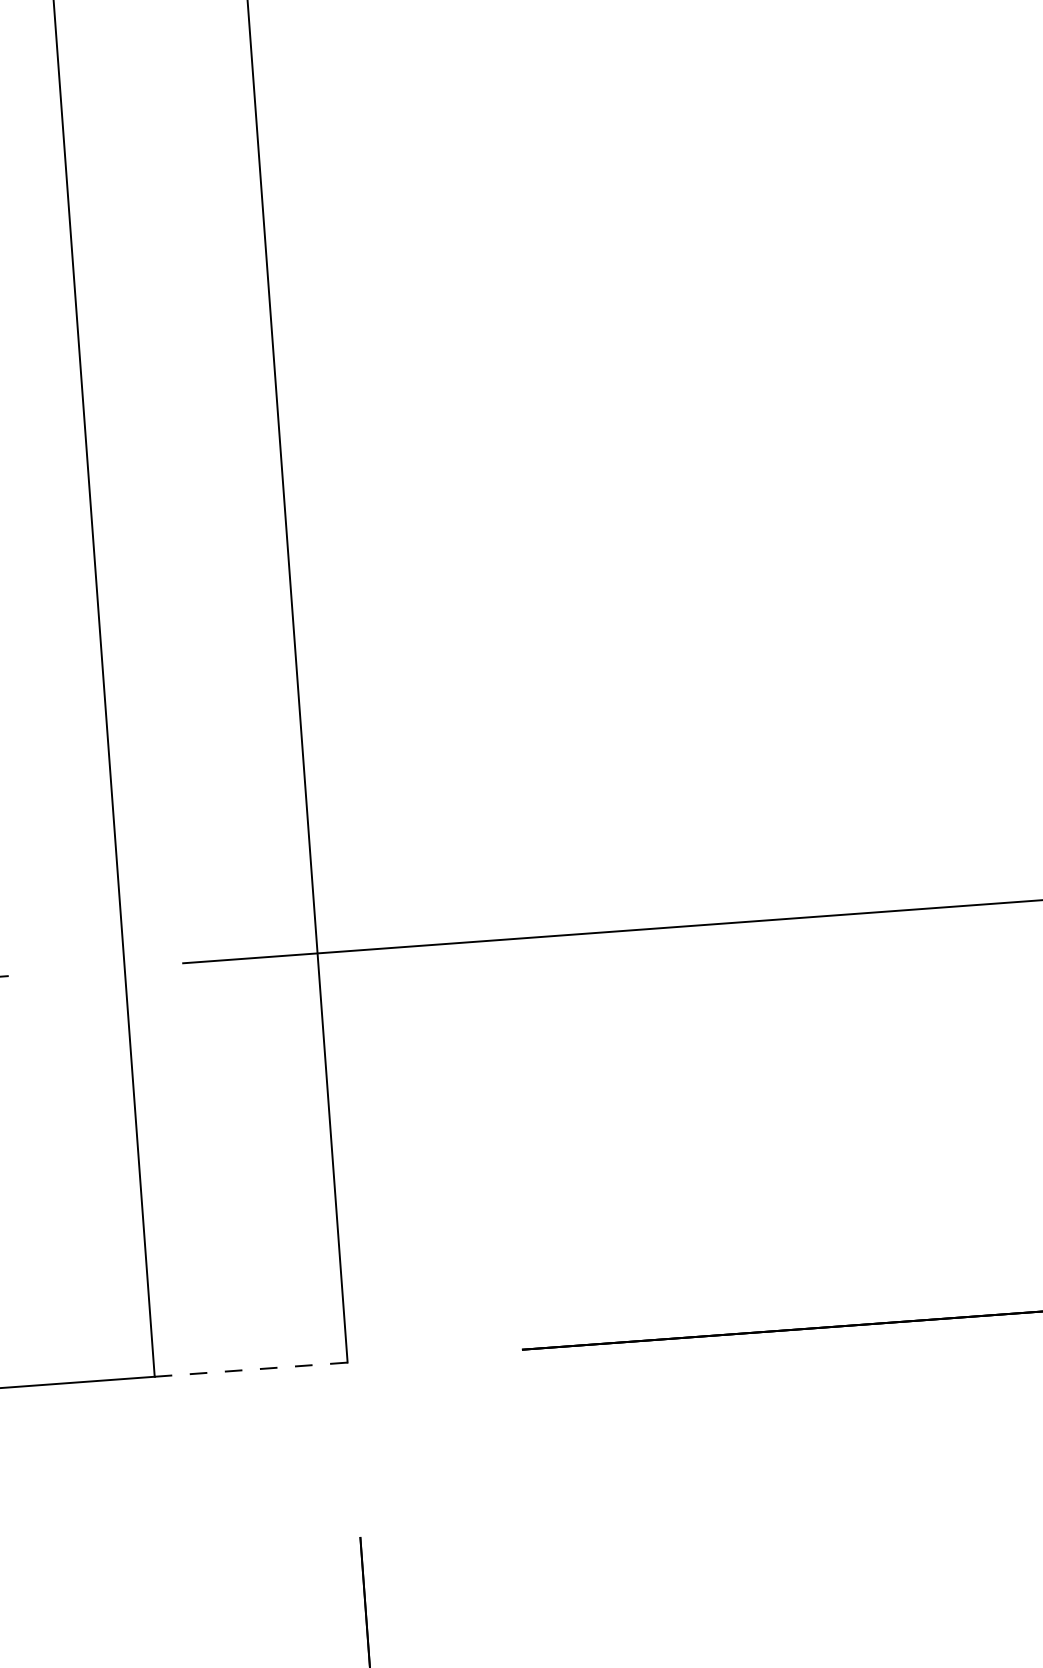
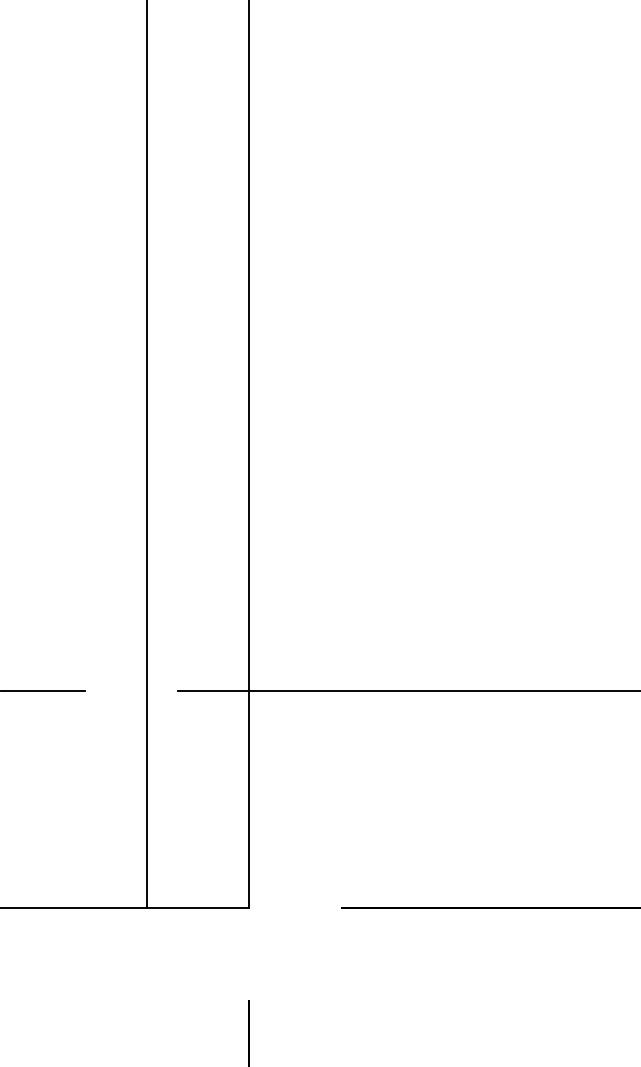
line: (251, 1368) -> (198, 907), dashed -> solid

